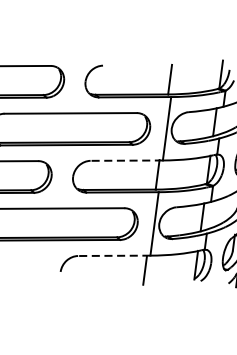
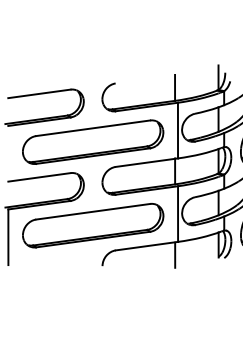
line: (126, 160) -> (146, 162), dashed -> solid
line: (113, 256) -> (146, 246), dashed -> solid

